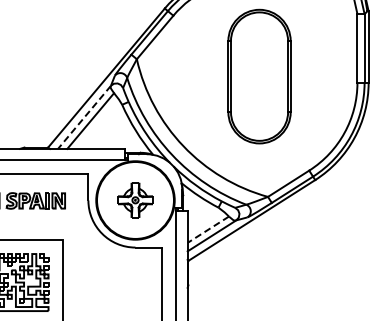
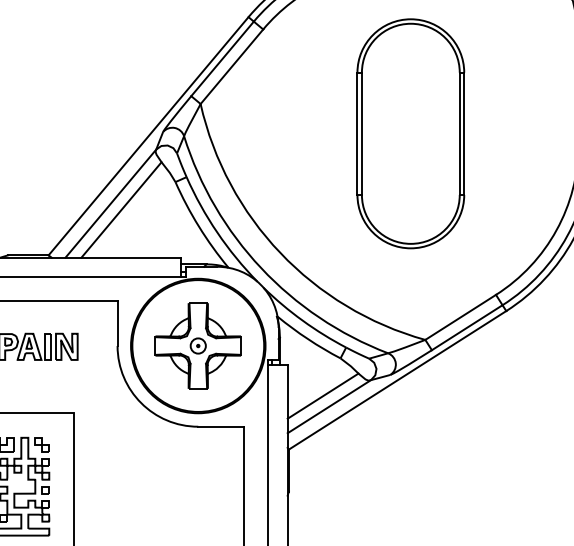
line: (84, 117) -> (110, 203), dashed -> solid
part: (135, 199) -> (198, 344), size x1.43
line: (208, 229) -> (323, 395), dashed -> solid

